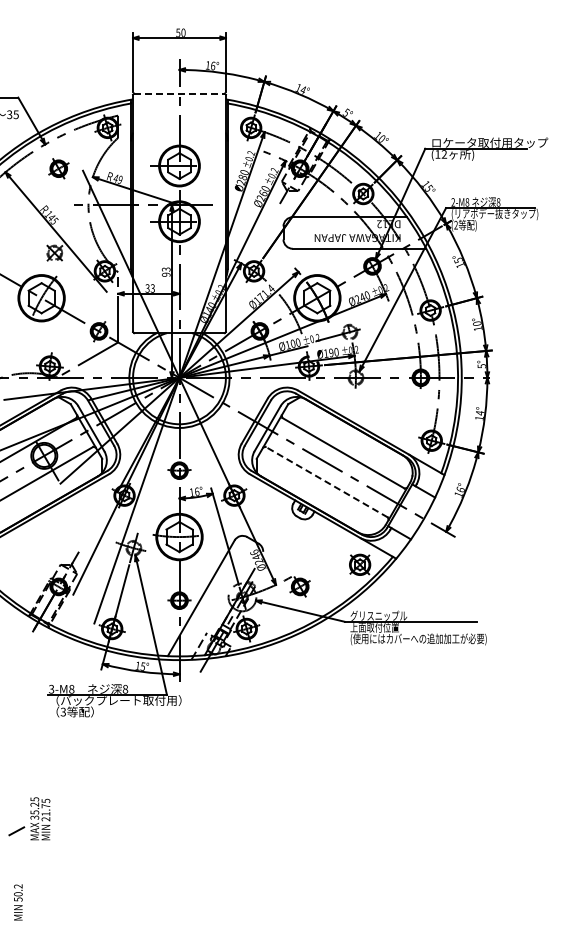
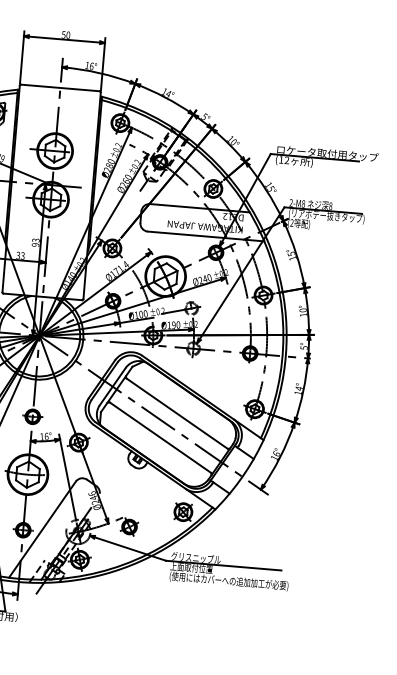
line: (179, 93) -> (60, 87), dashed -> solid
line: (326, 482) -> (160, 437), dashed -> solid

